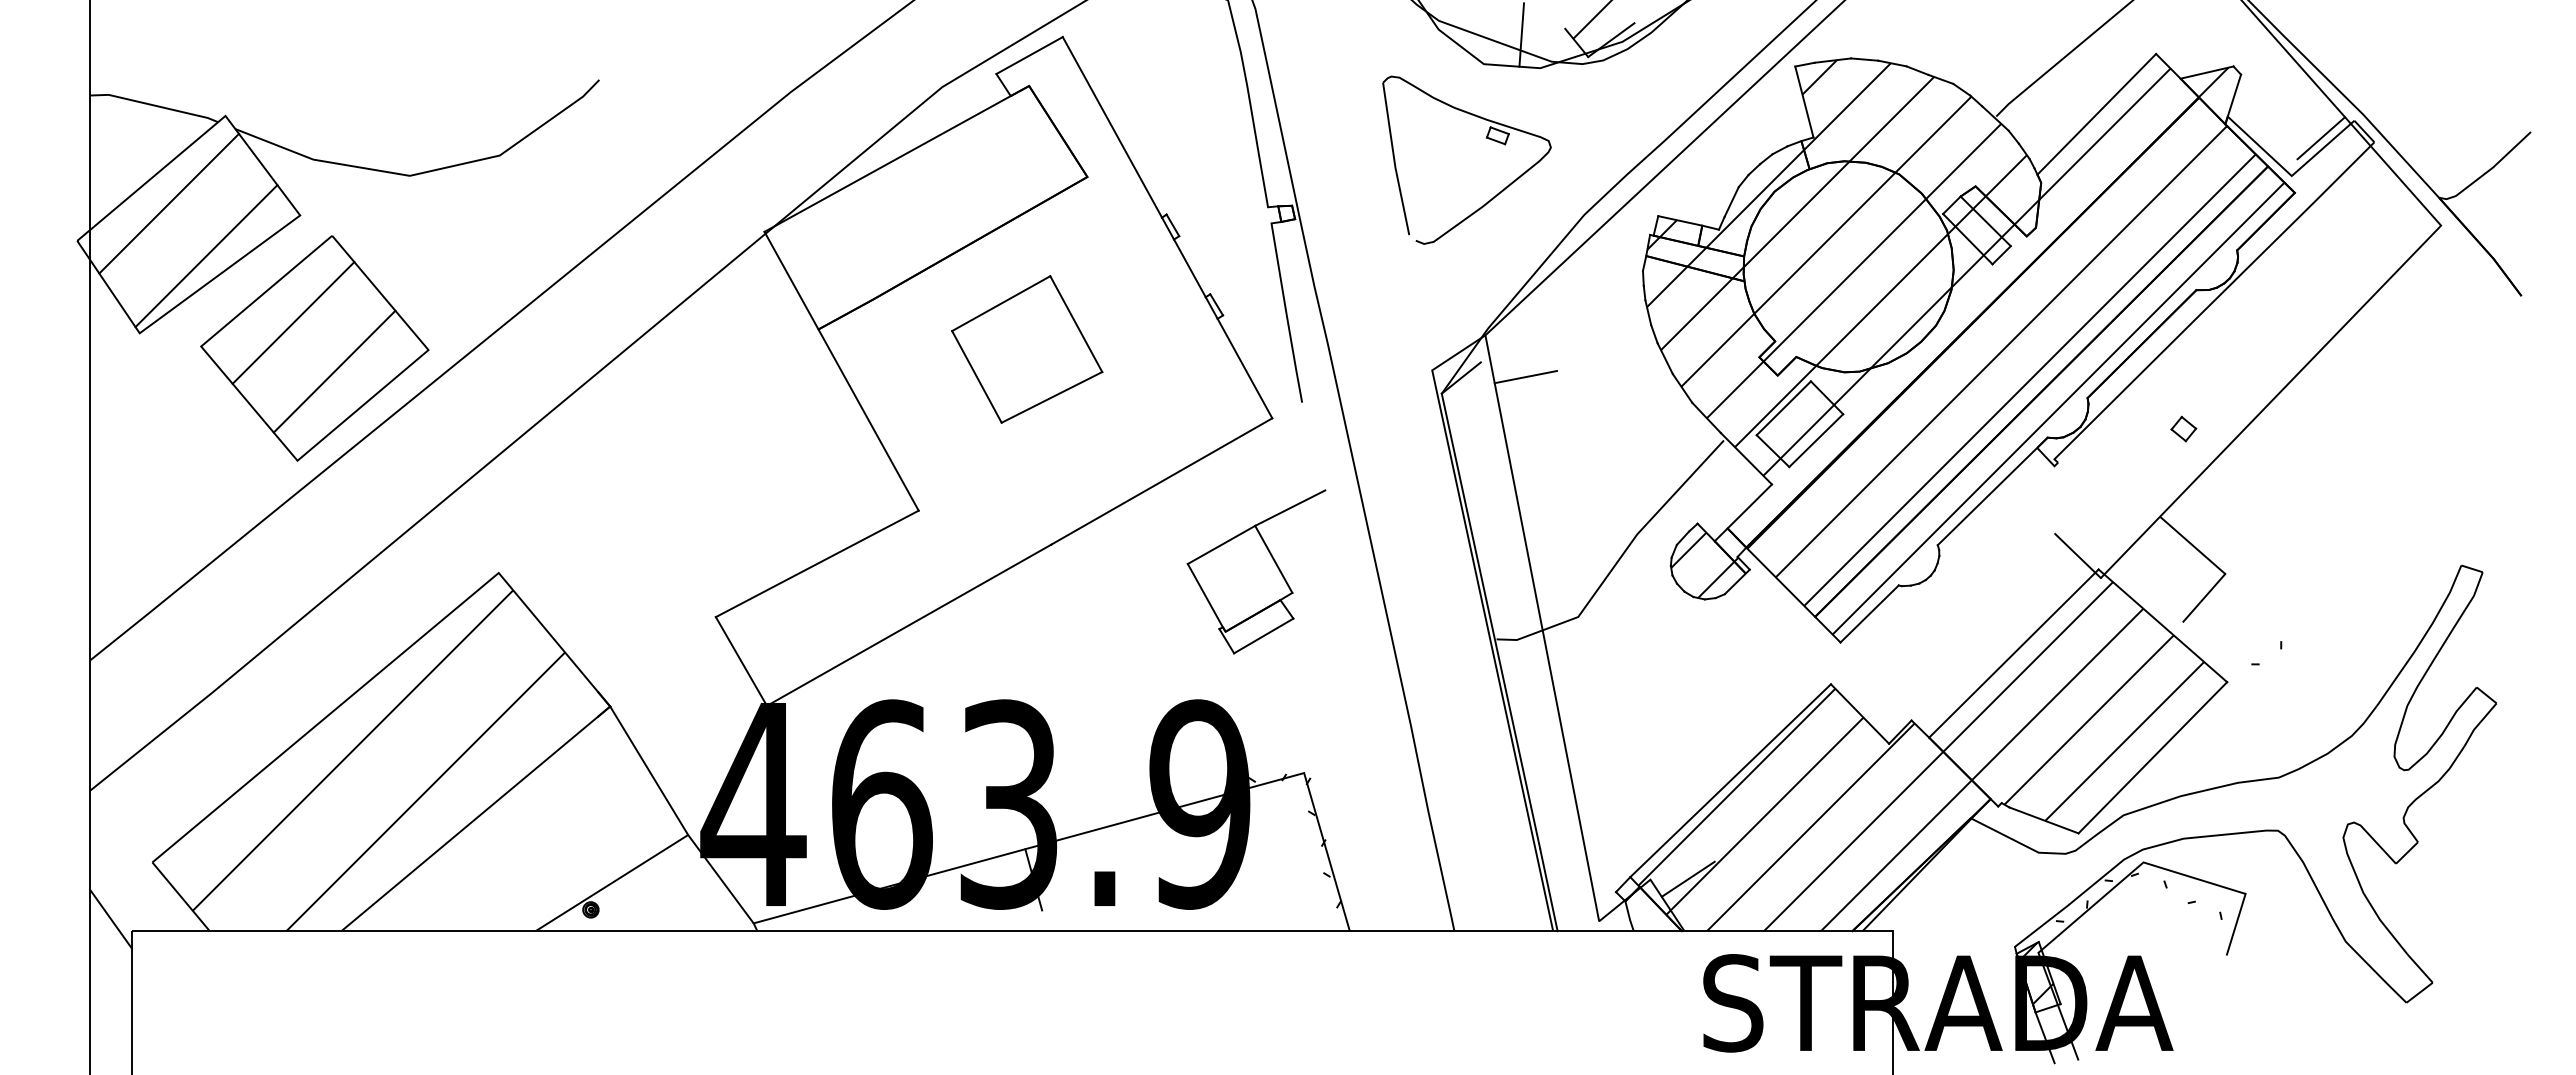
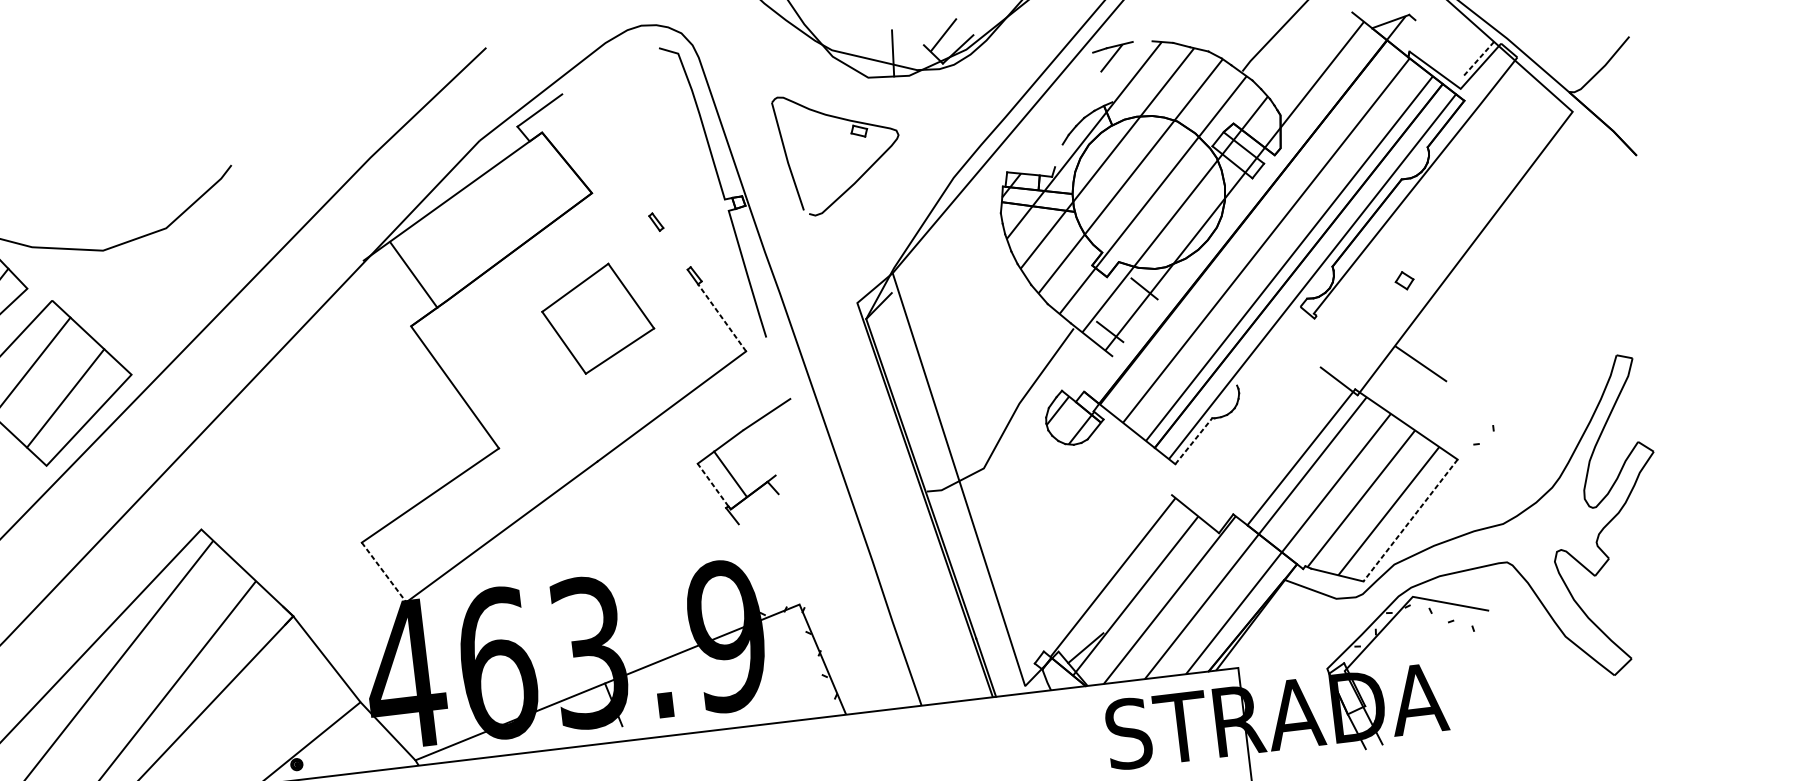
line: (1864, 59) -> (1142, 41), removed
line: (2234, 95) -> (1412, 35), removed
line: (1804, 101) -> (1102, 77), removed
line: (2096, 113) -> (1314, 60), removed
line: (1112, 127) -> (605, 155), removed
part: (1486, 138) -> (851, 134), moved
line: (2321, 138) -> (1478, 59), solid -> dashed
line: (1731, 201) -> (1058, 155), removed
line: (1189, 268) -> (673, 250), removed
line: (791, 280) -> (413, 274), moved
part: (1027, 349) -> (598, 318), moved
line: (1244, 368) -> (721, 317), solid -> dashed
line: (1525, 377) -> (925, 300), removed
line: (1783, 408) -> (1114, 300), removed
line: (1816, 440) -> (1140, 320), removed
line: (1992, 491) -> (1271, 342), removed
line: (1749, 506) -> (1097, 373), removed
line: (1273, 558) -> (730, 473), moved
line: (1205, 595) -> (713, 484), solid -> dashed
line: (2204, 597) -> (1434, 400), removed
line: (1869, 613) -> (1193, 440), solid -> dashed
line: (1263, 635) -> (758, 508), removed
line: (741, 661) -> (384, 572), solid -> dashed
line: (2152, 758) -> (1410, 521), solid -> dashed
line: (1730, 780) -> (1107, 573), removed
line: (2235, 923) -> (1484, 632), removed
hatch: (2036, 973) -> (1345, 686), removed

